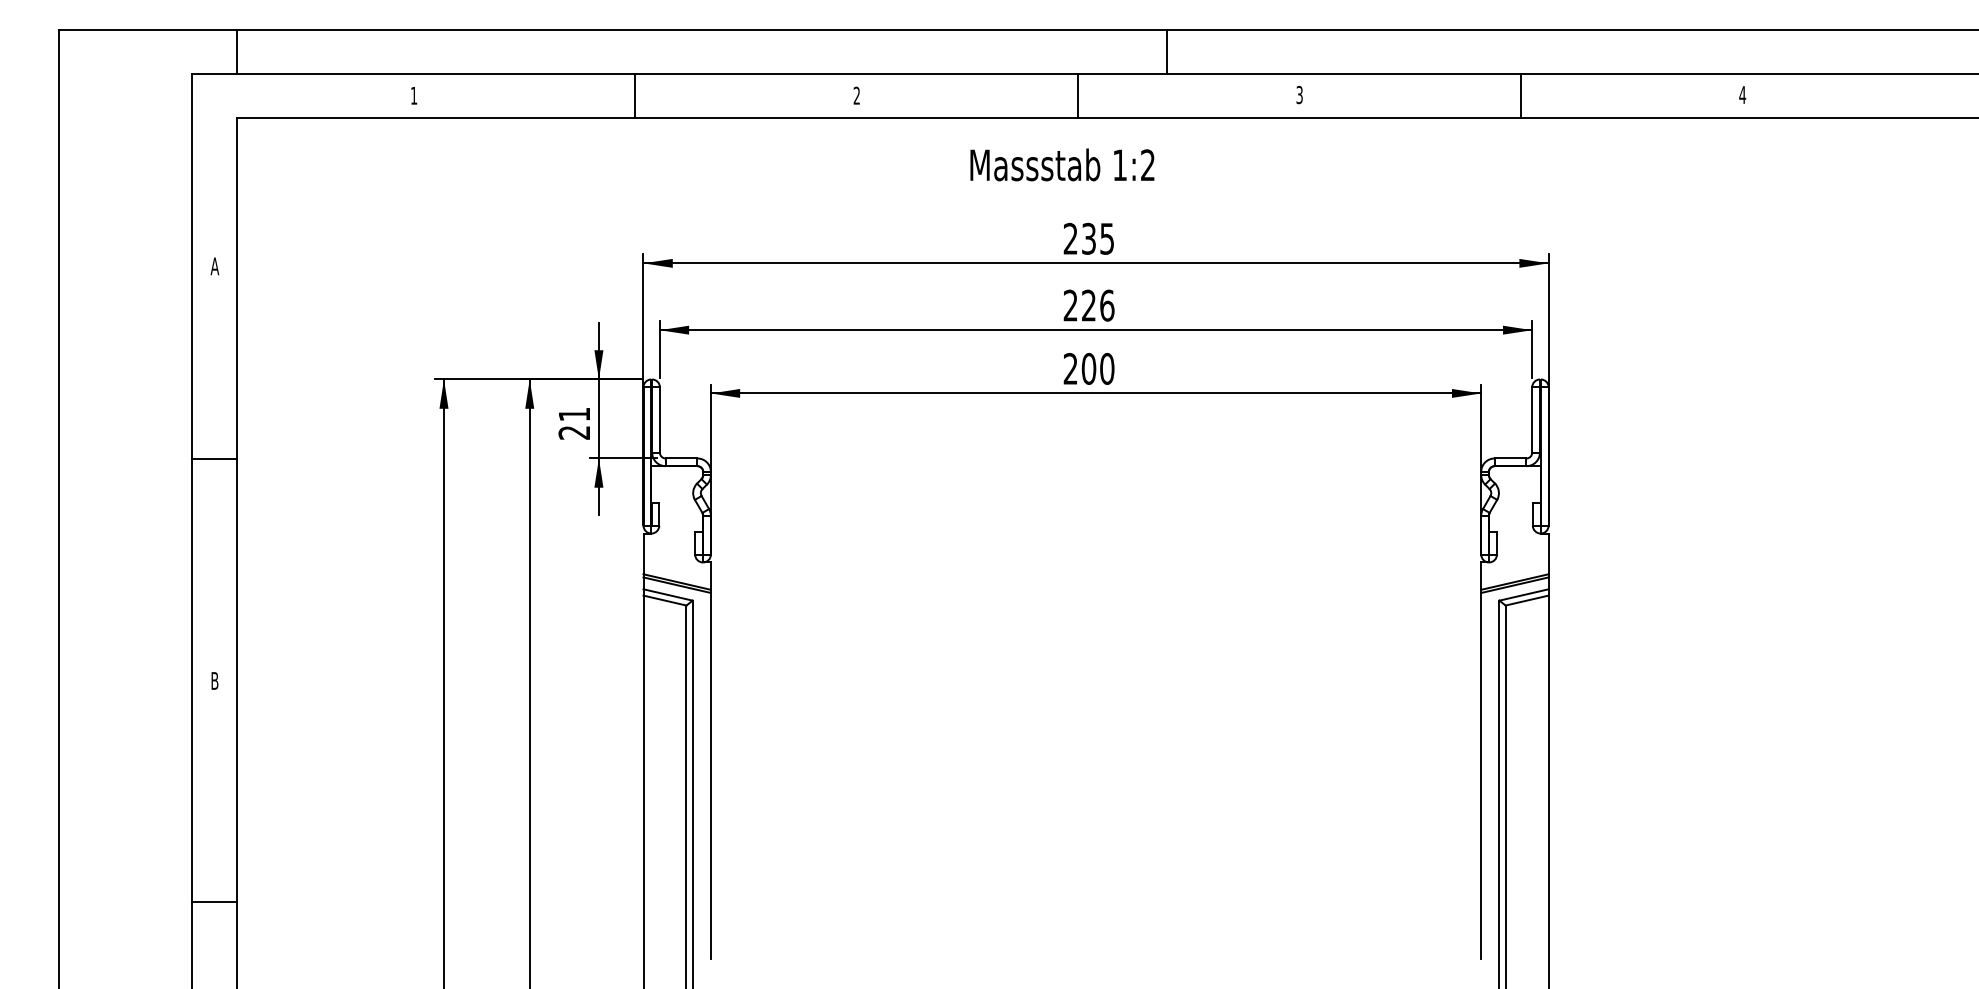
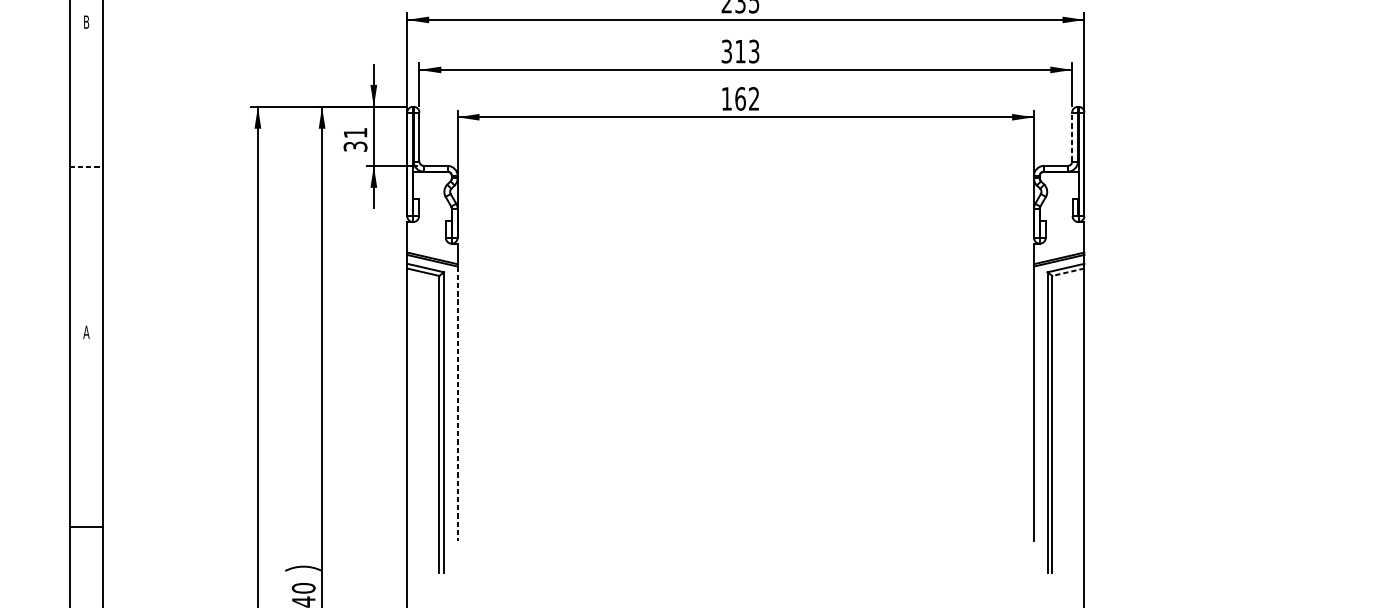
text: (214, 266) -> (86, 22), A -> B
text: (1088, 305) -> (740, 51), 226 -> 313
text: (1088, 368) -> (740, 98), 200 -> 162
line: (1532, 419) -> (1072, 136), solid -> dashed
text: (574, 432) -> (355, 146), 21 -> 31
line: (214, 459) -> (86, 166), solid -> dashed
line: (1526, 600) -> (1067, 272), solid -> dashed
text: (214, 680) -> (86, 332), B -> A
line: (710, 776) -> (457, 403), solid -> dashed
line: (214, 902) -> (86, 527), moved

